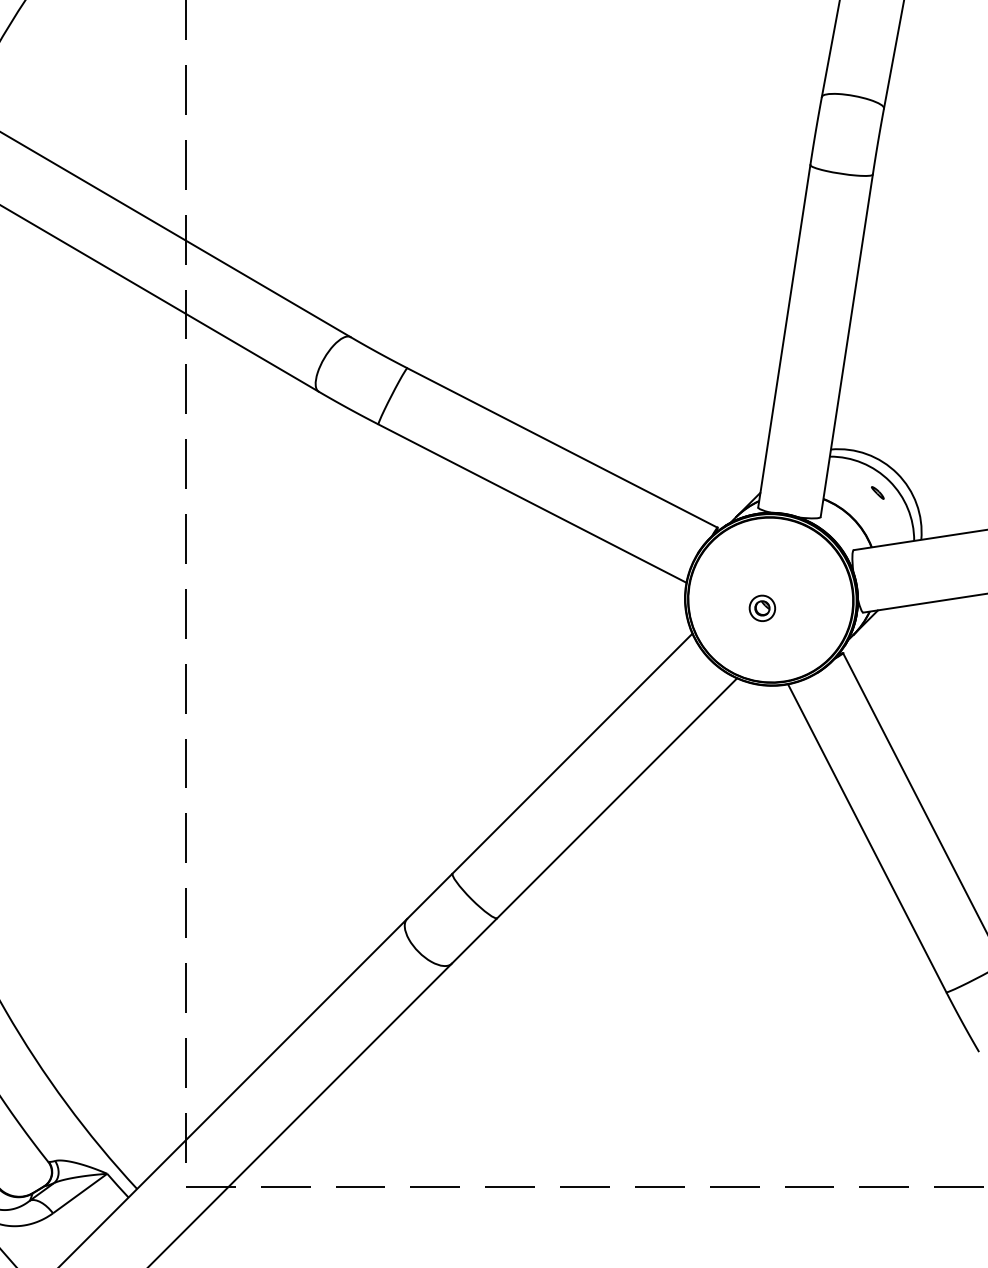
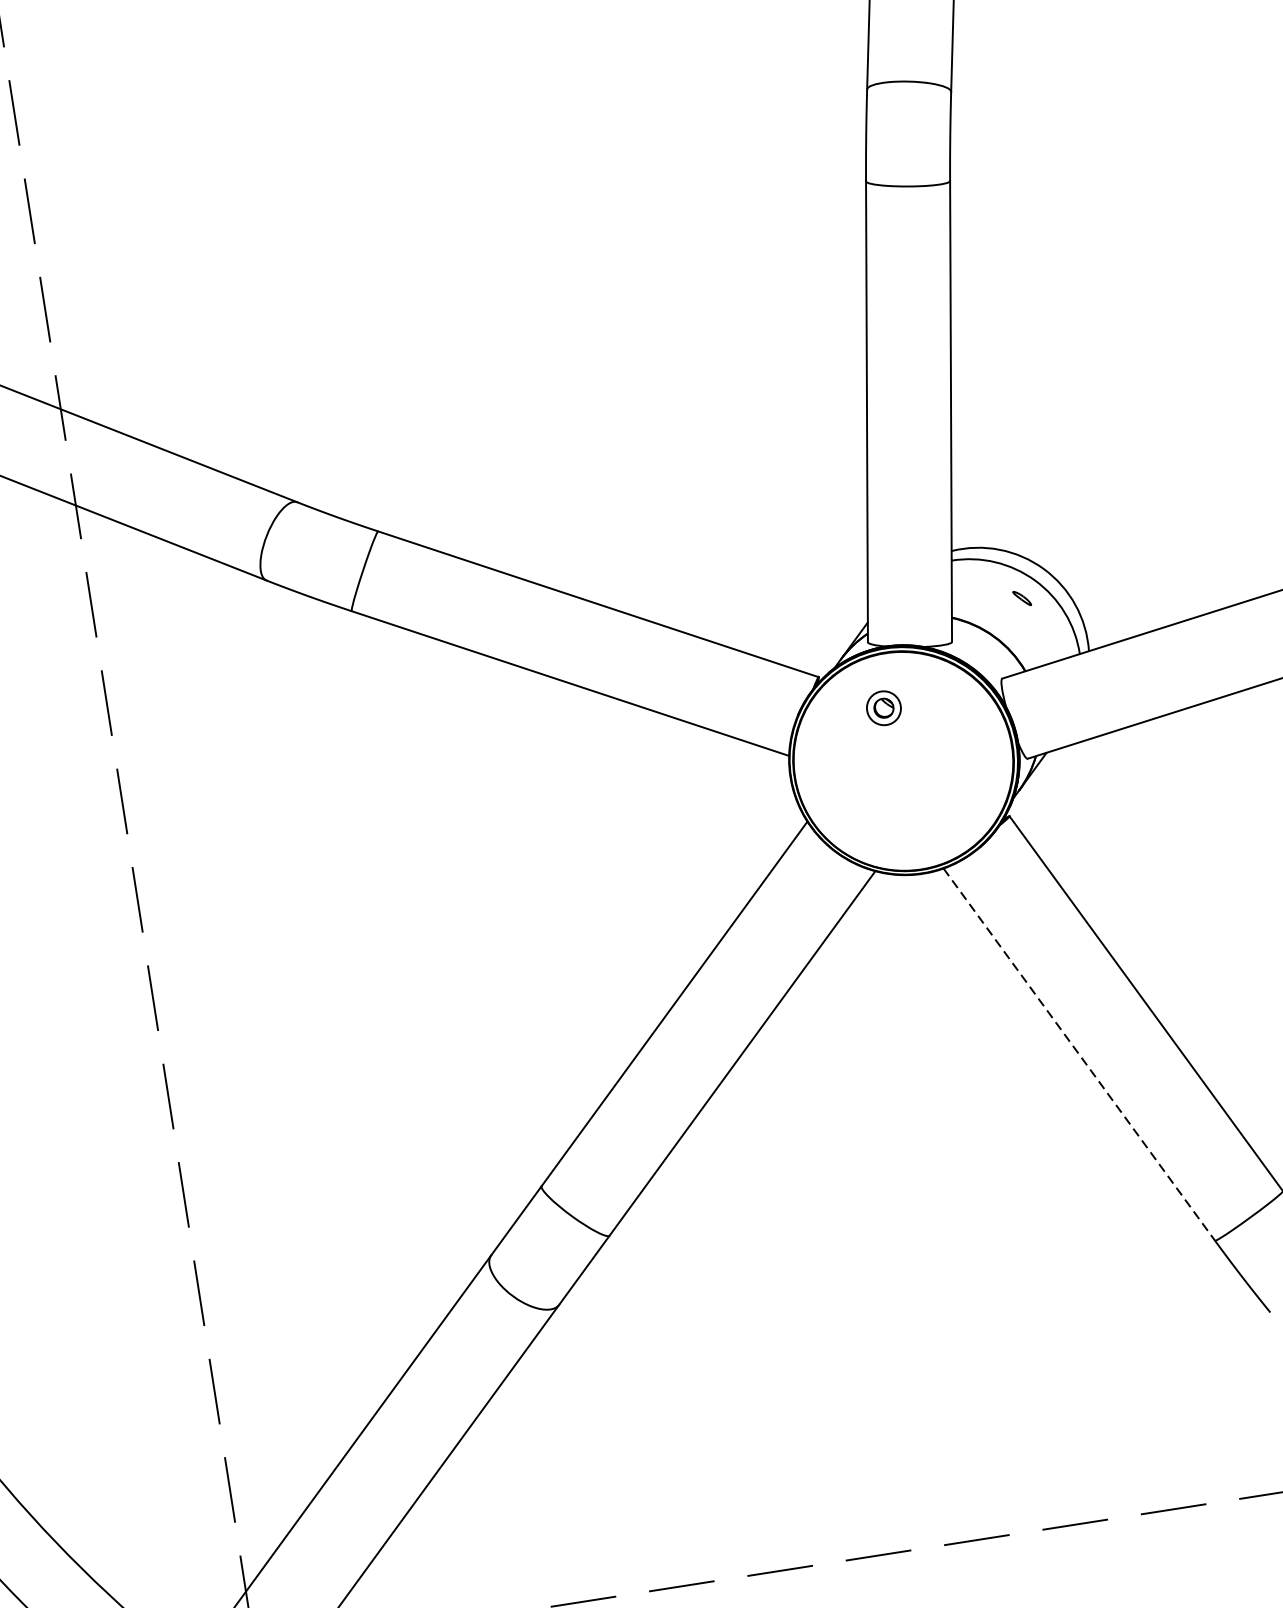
part: (762, 607) -> (883, 707), moved
line: (867, 838) -> (1079, 1054), solid -> dashed

